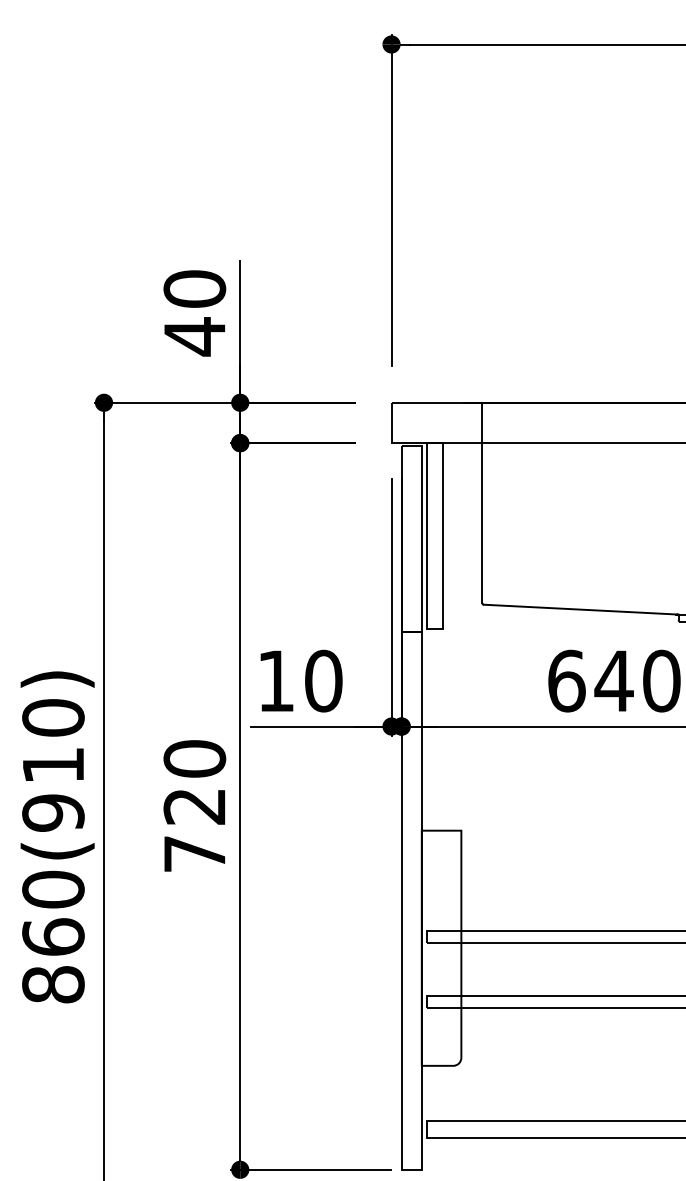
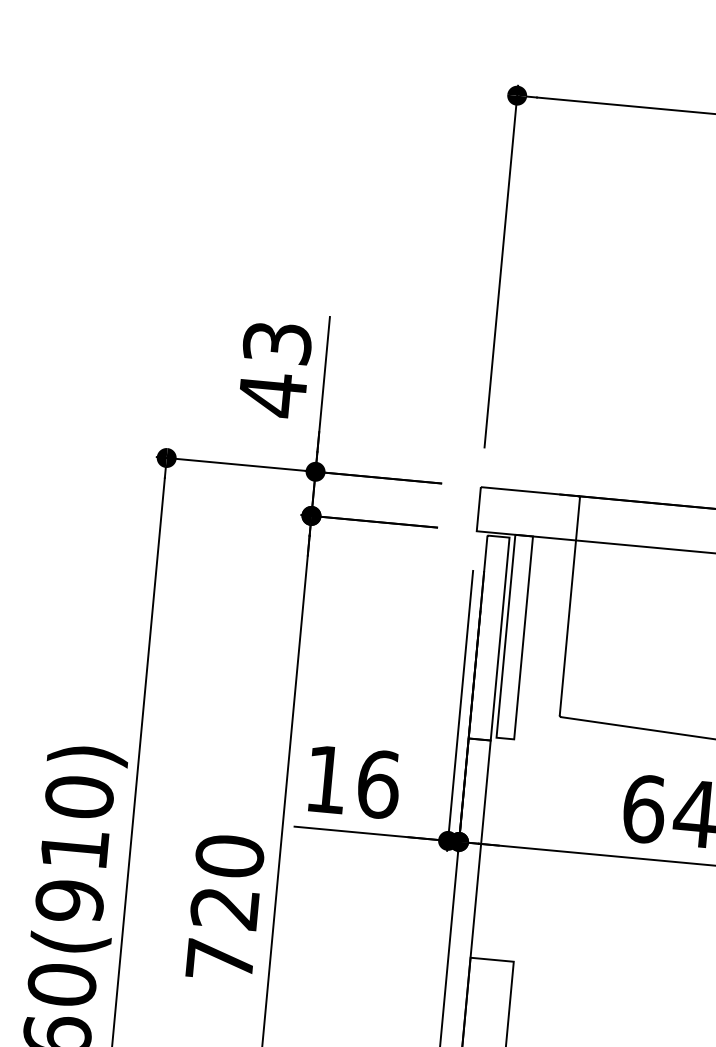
text: (194, 288) -> (277, 342), 40 -> 43
text: (323, 680) -> (378, 783), 10 -> 16

